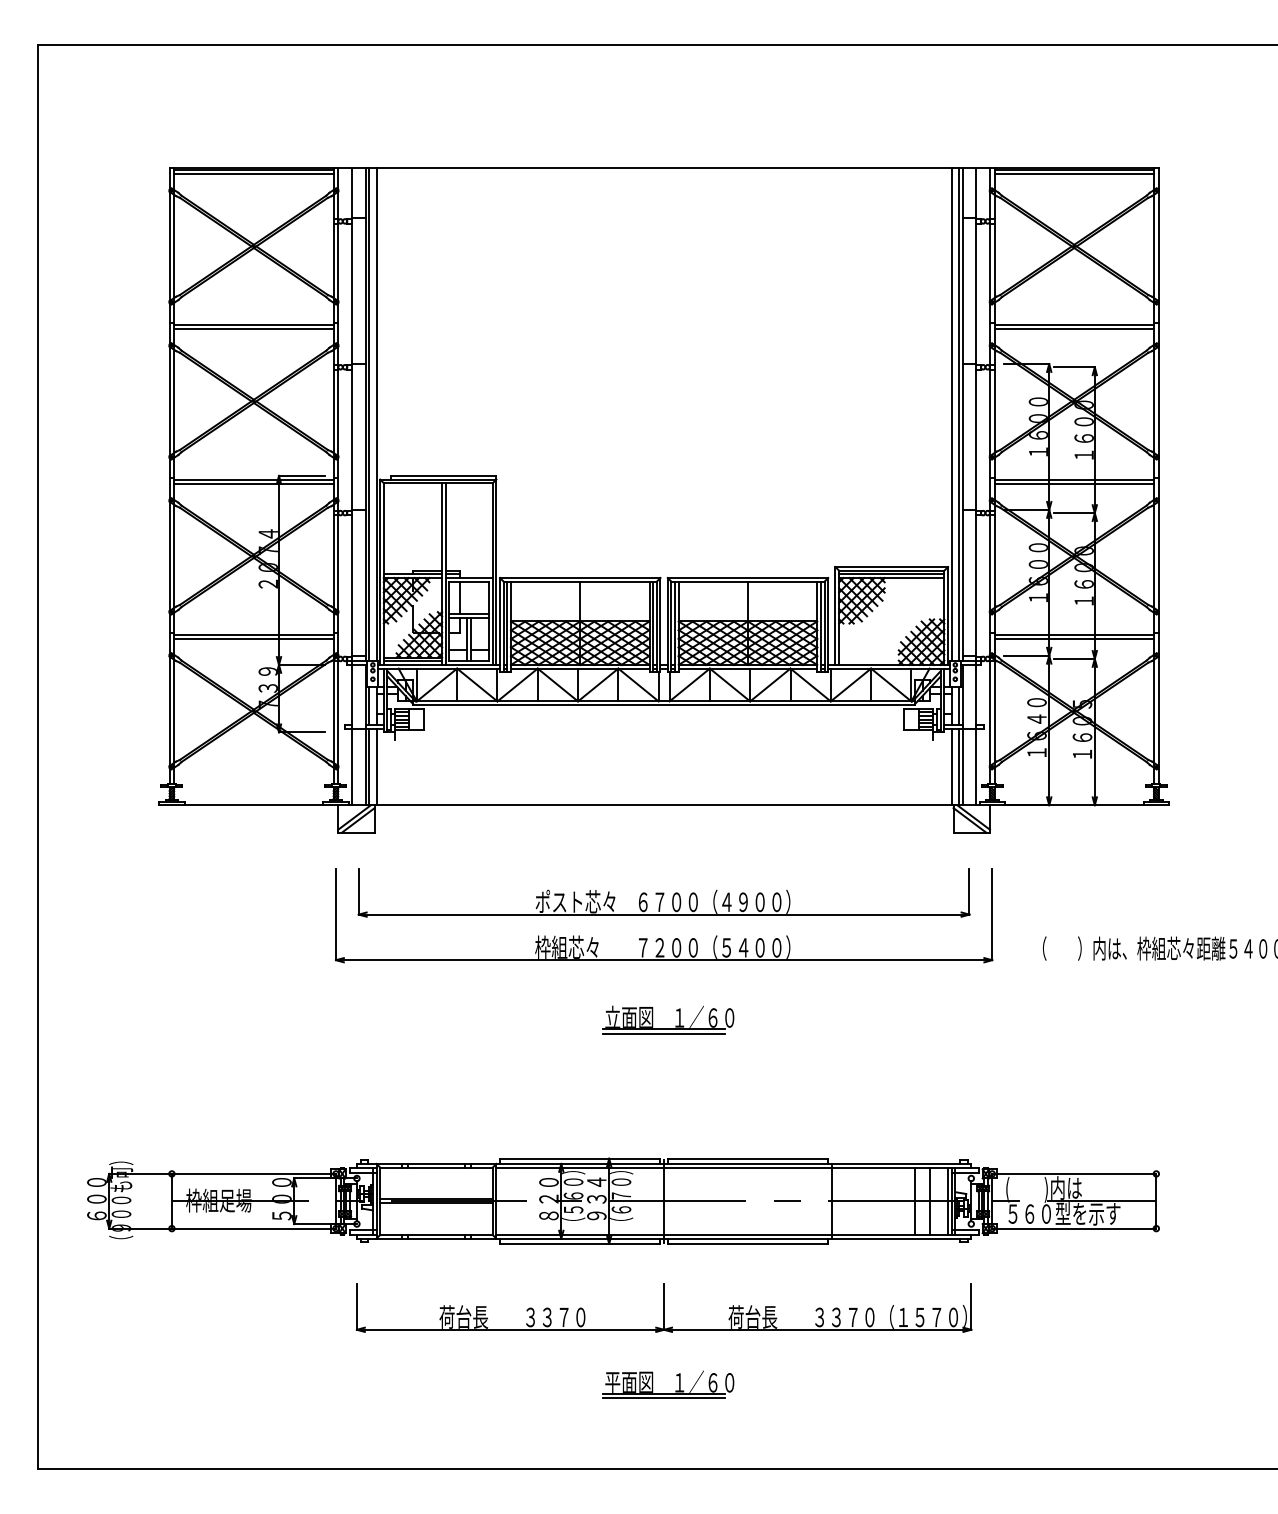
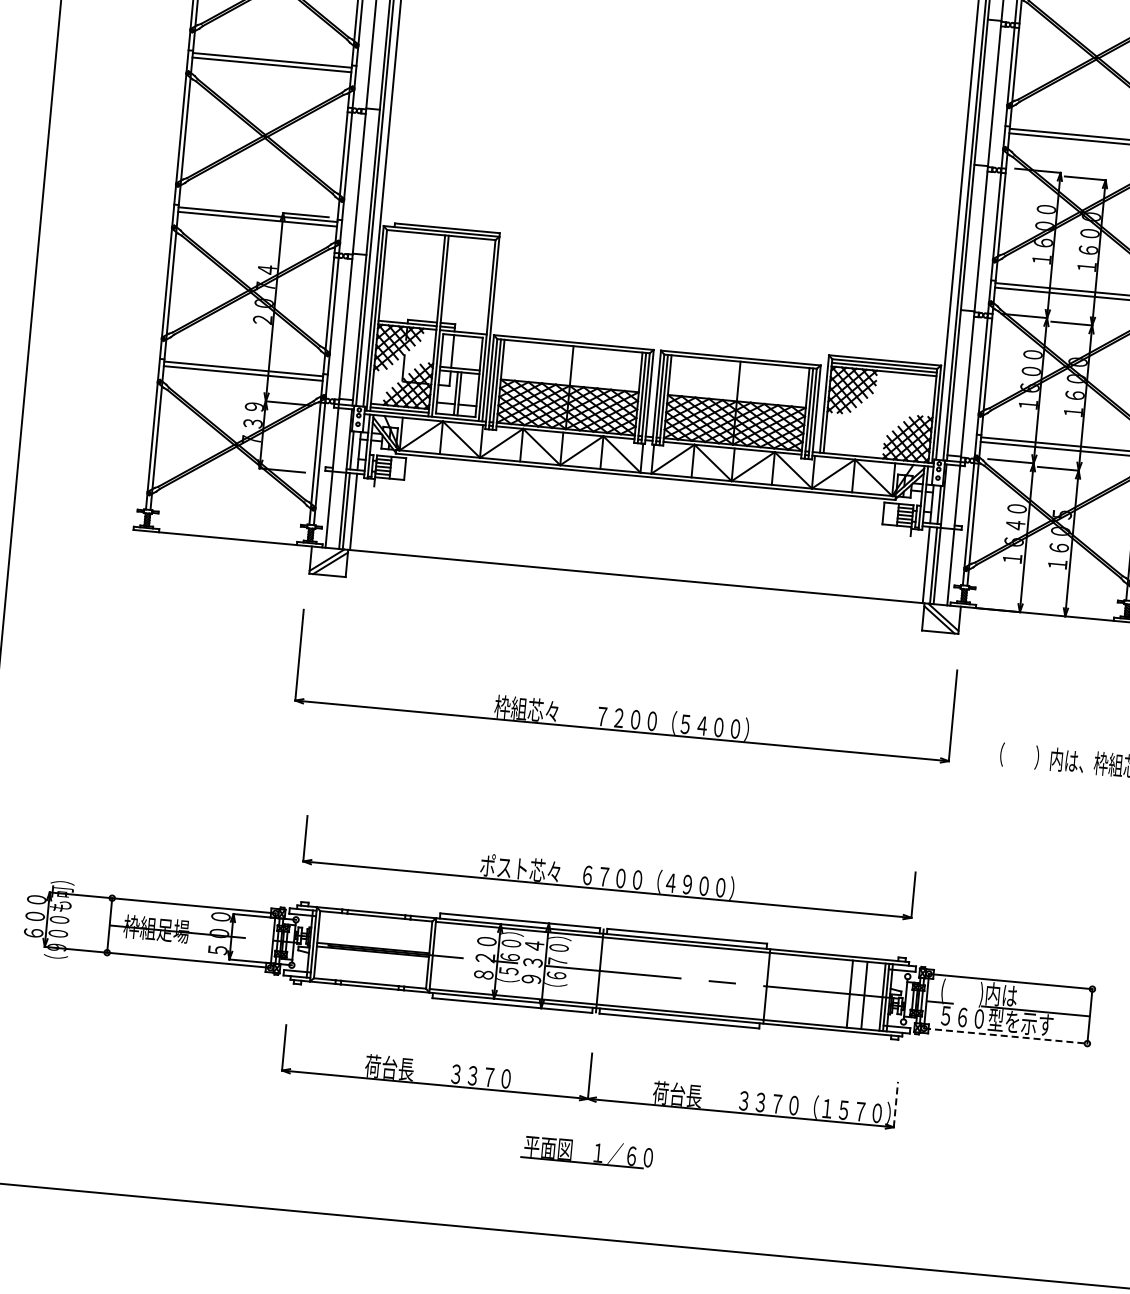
part: (663, 892) -> (608, 867), moved
part: (668, 1028) -> (620, 799), removed
line: (1074, 1228) -> (1005, 1035), solid -> dashed
line: (971, 1307) -> (896, 1105), solid -> dashed
line: (664, 1398) -> (581, 1167), removed

